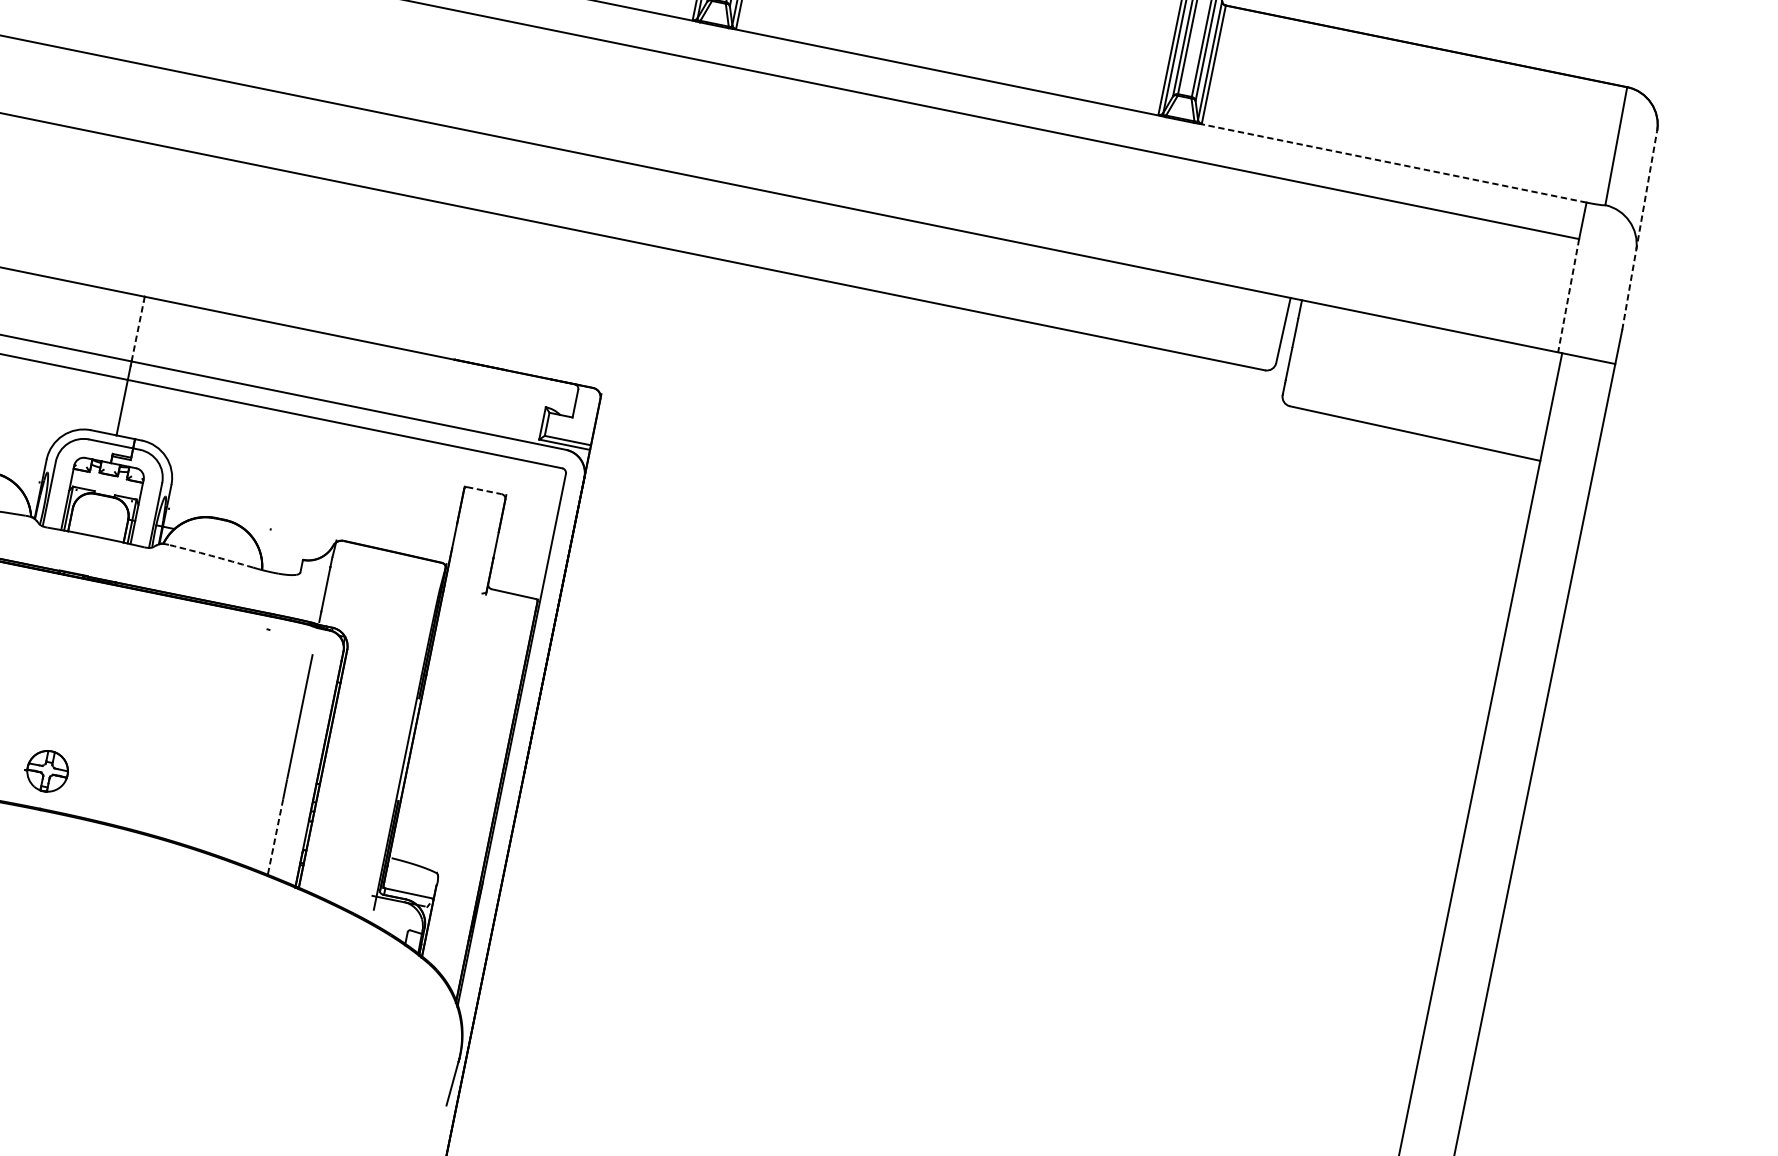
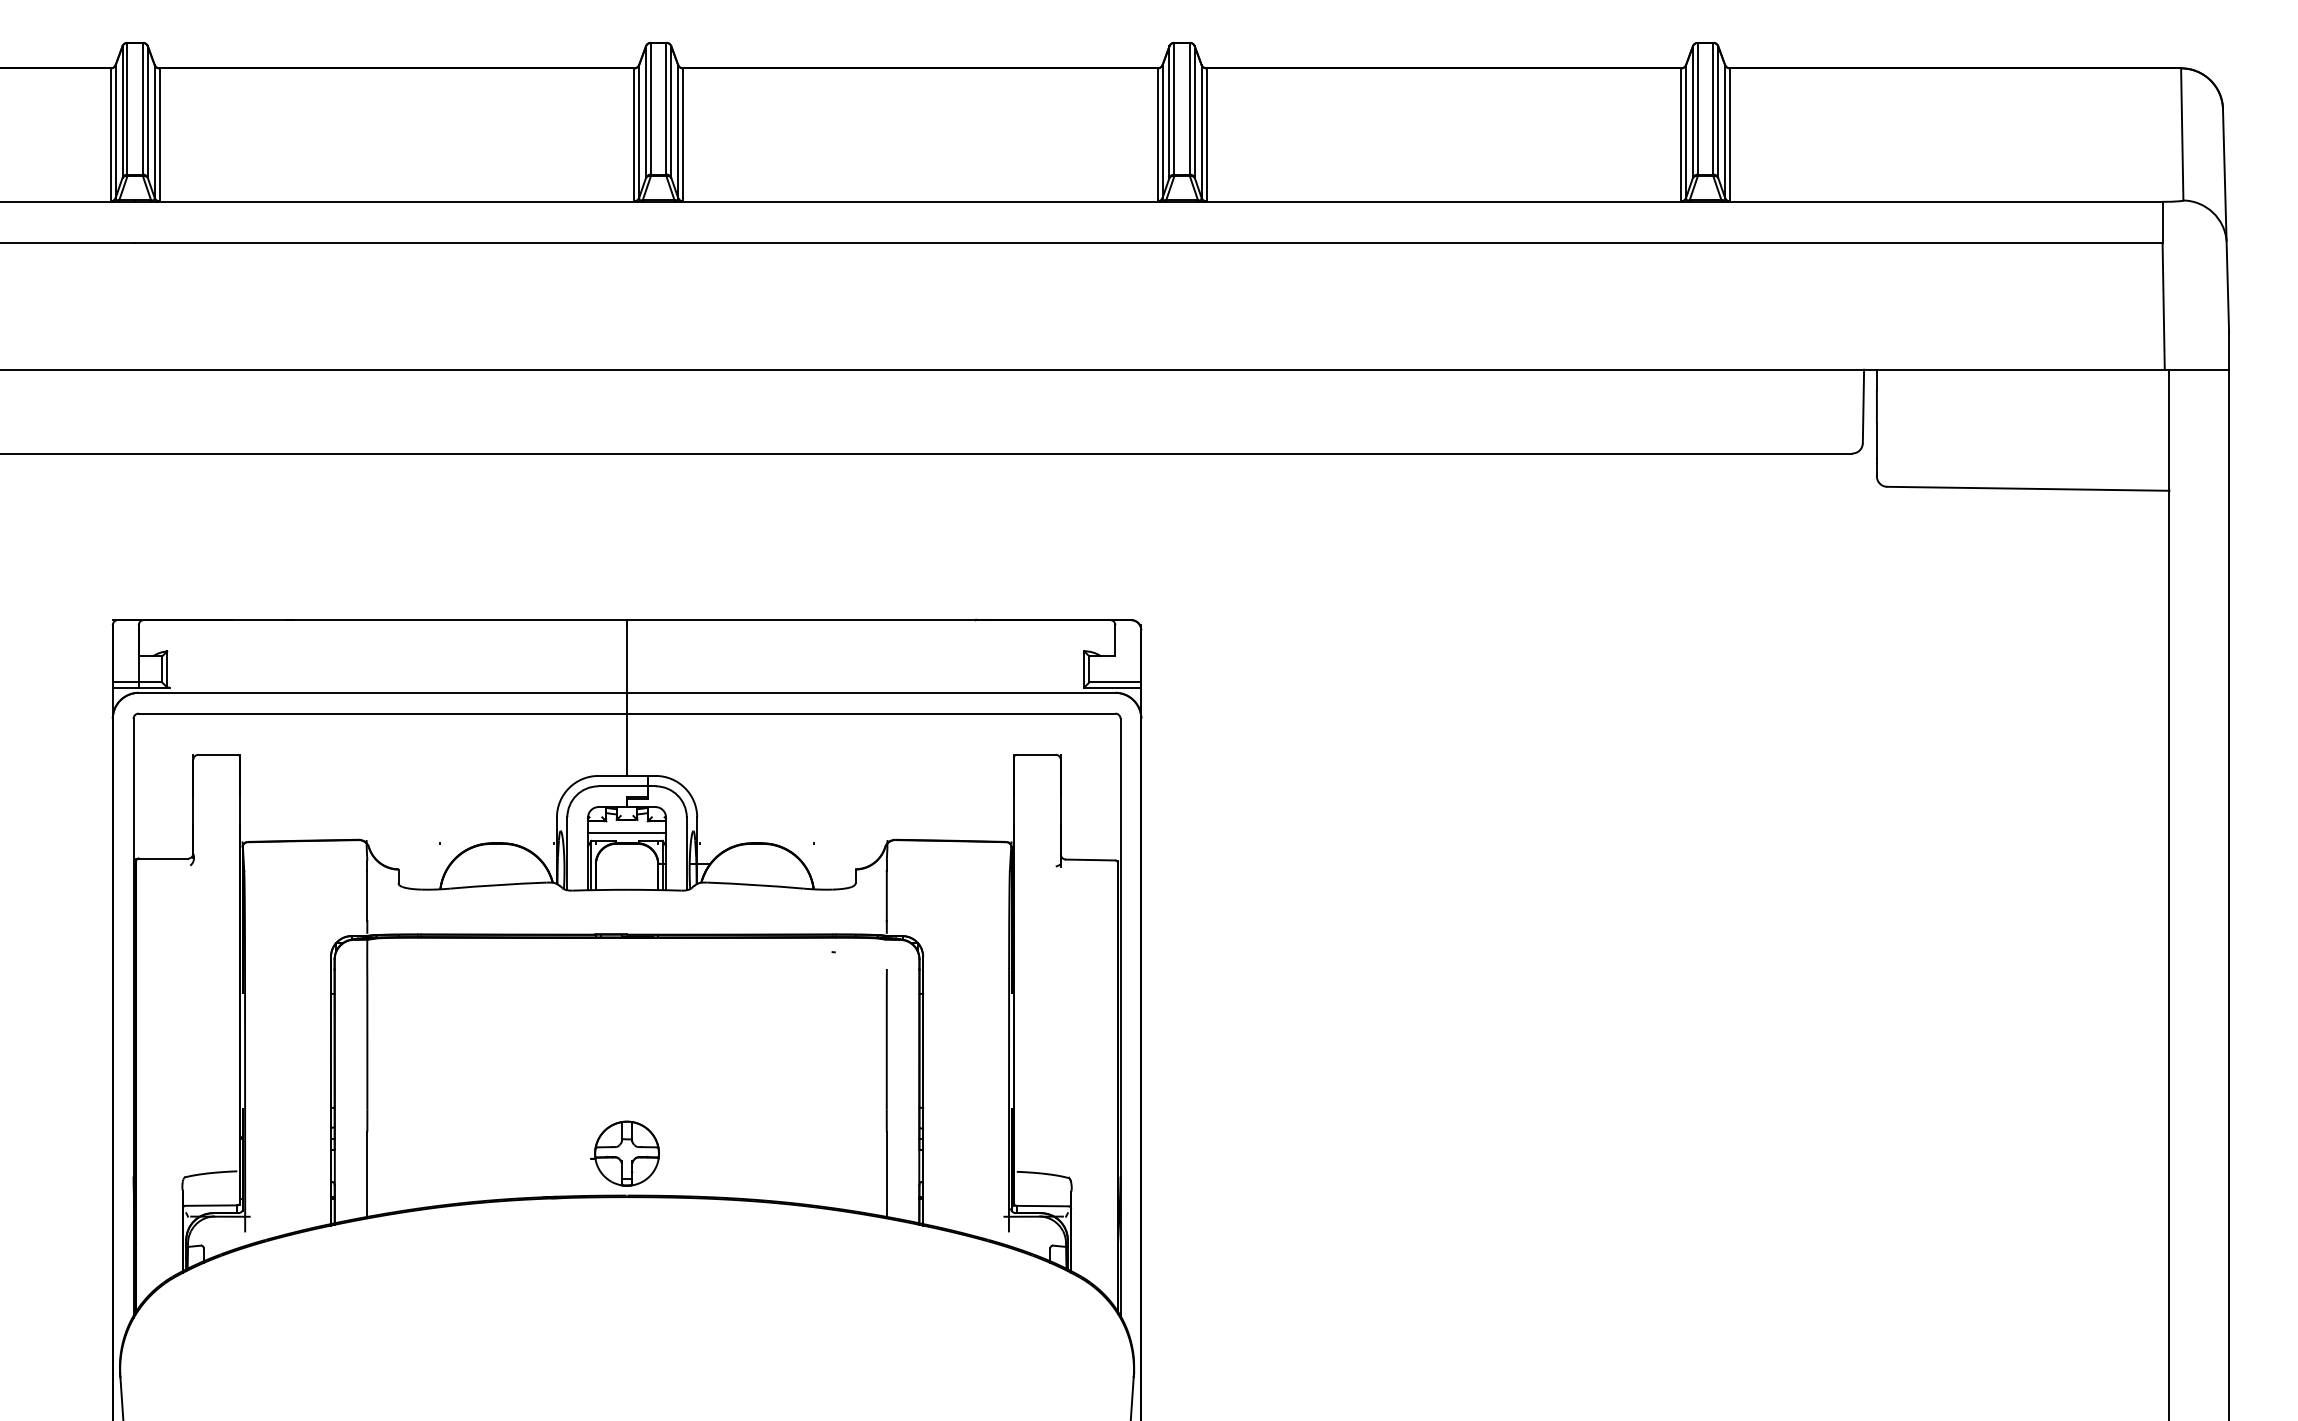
line: (1392, 162) -> (1944, 201), dashed -> solid
line: (1640, 230) -> (2226, 220), dashed -> solid
line: (1568, 295) -> (2163, 306), dashed -> solid
line: (138, 331) -> (627, 659), dashed -> solid
line: (106, 486) -> (627, 833), added
line: (484, 490) -> (1036, 754), dashed -> solid
arc: (210, 556) -> (755, 885), dashed -> solid
part: (45, 770) -> (624, 1153), size x1.43
line: (275, 837) -> (886, 1175), dashed -> solid

